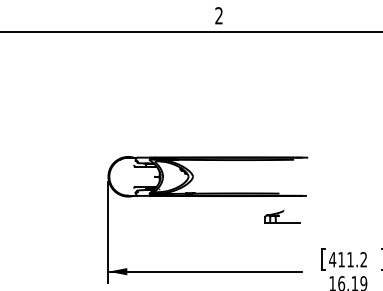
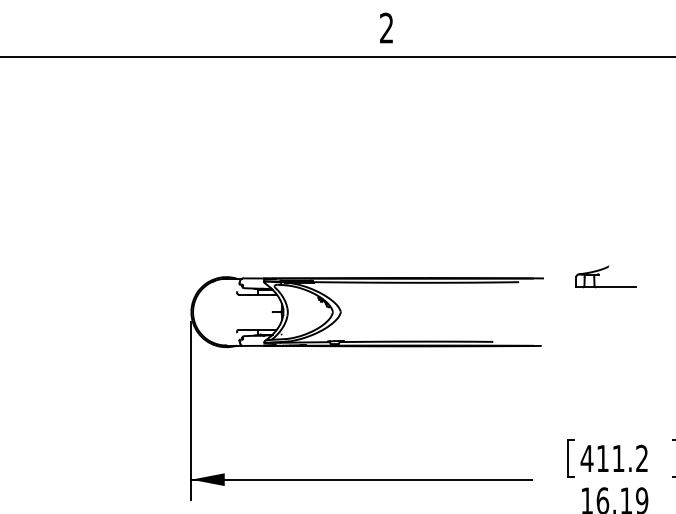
part: (282, 216) -> (606, 276), moved

